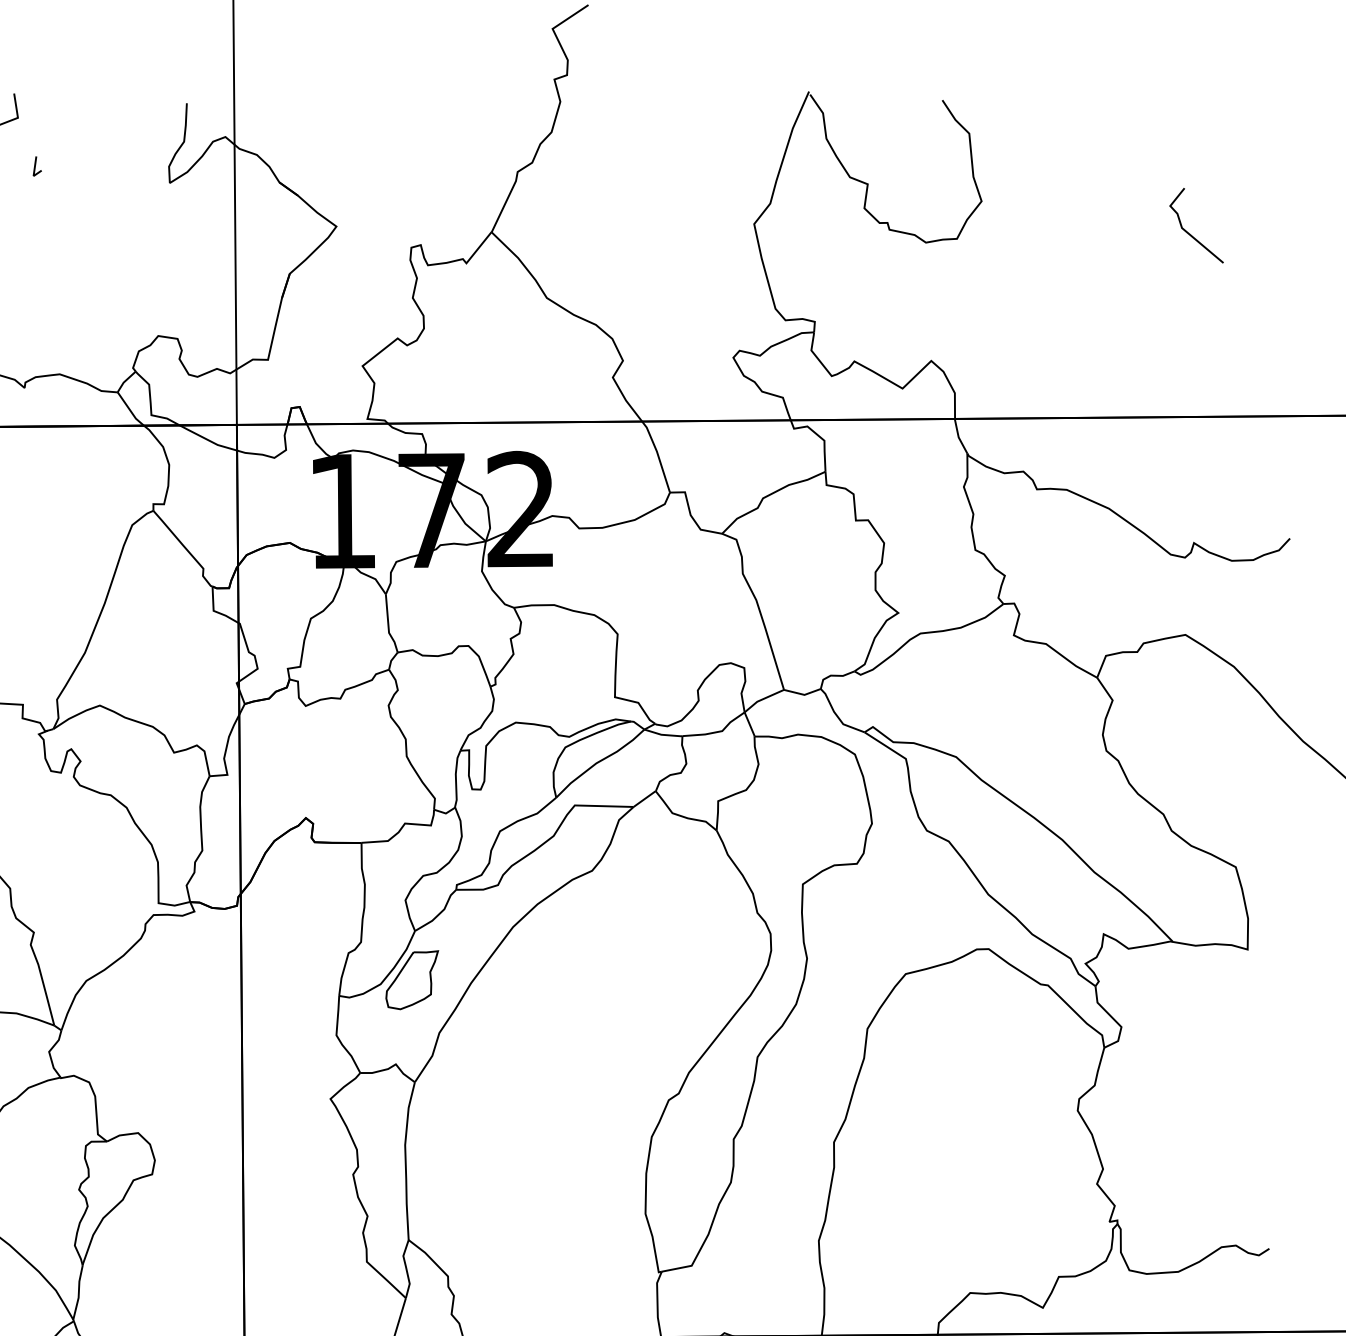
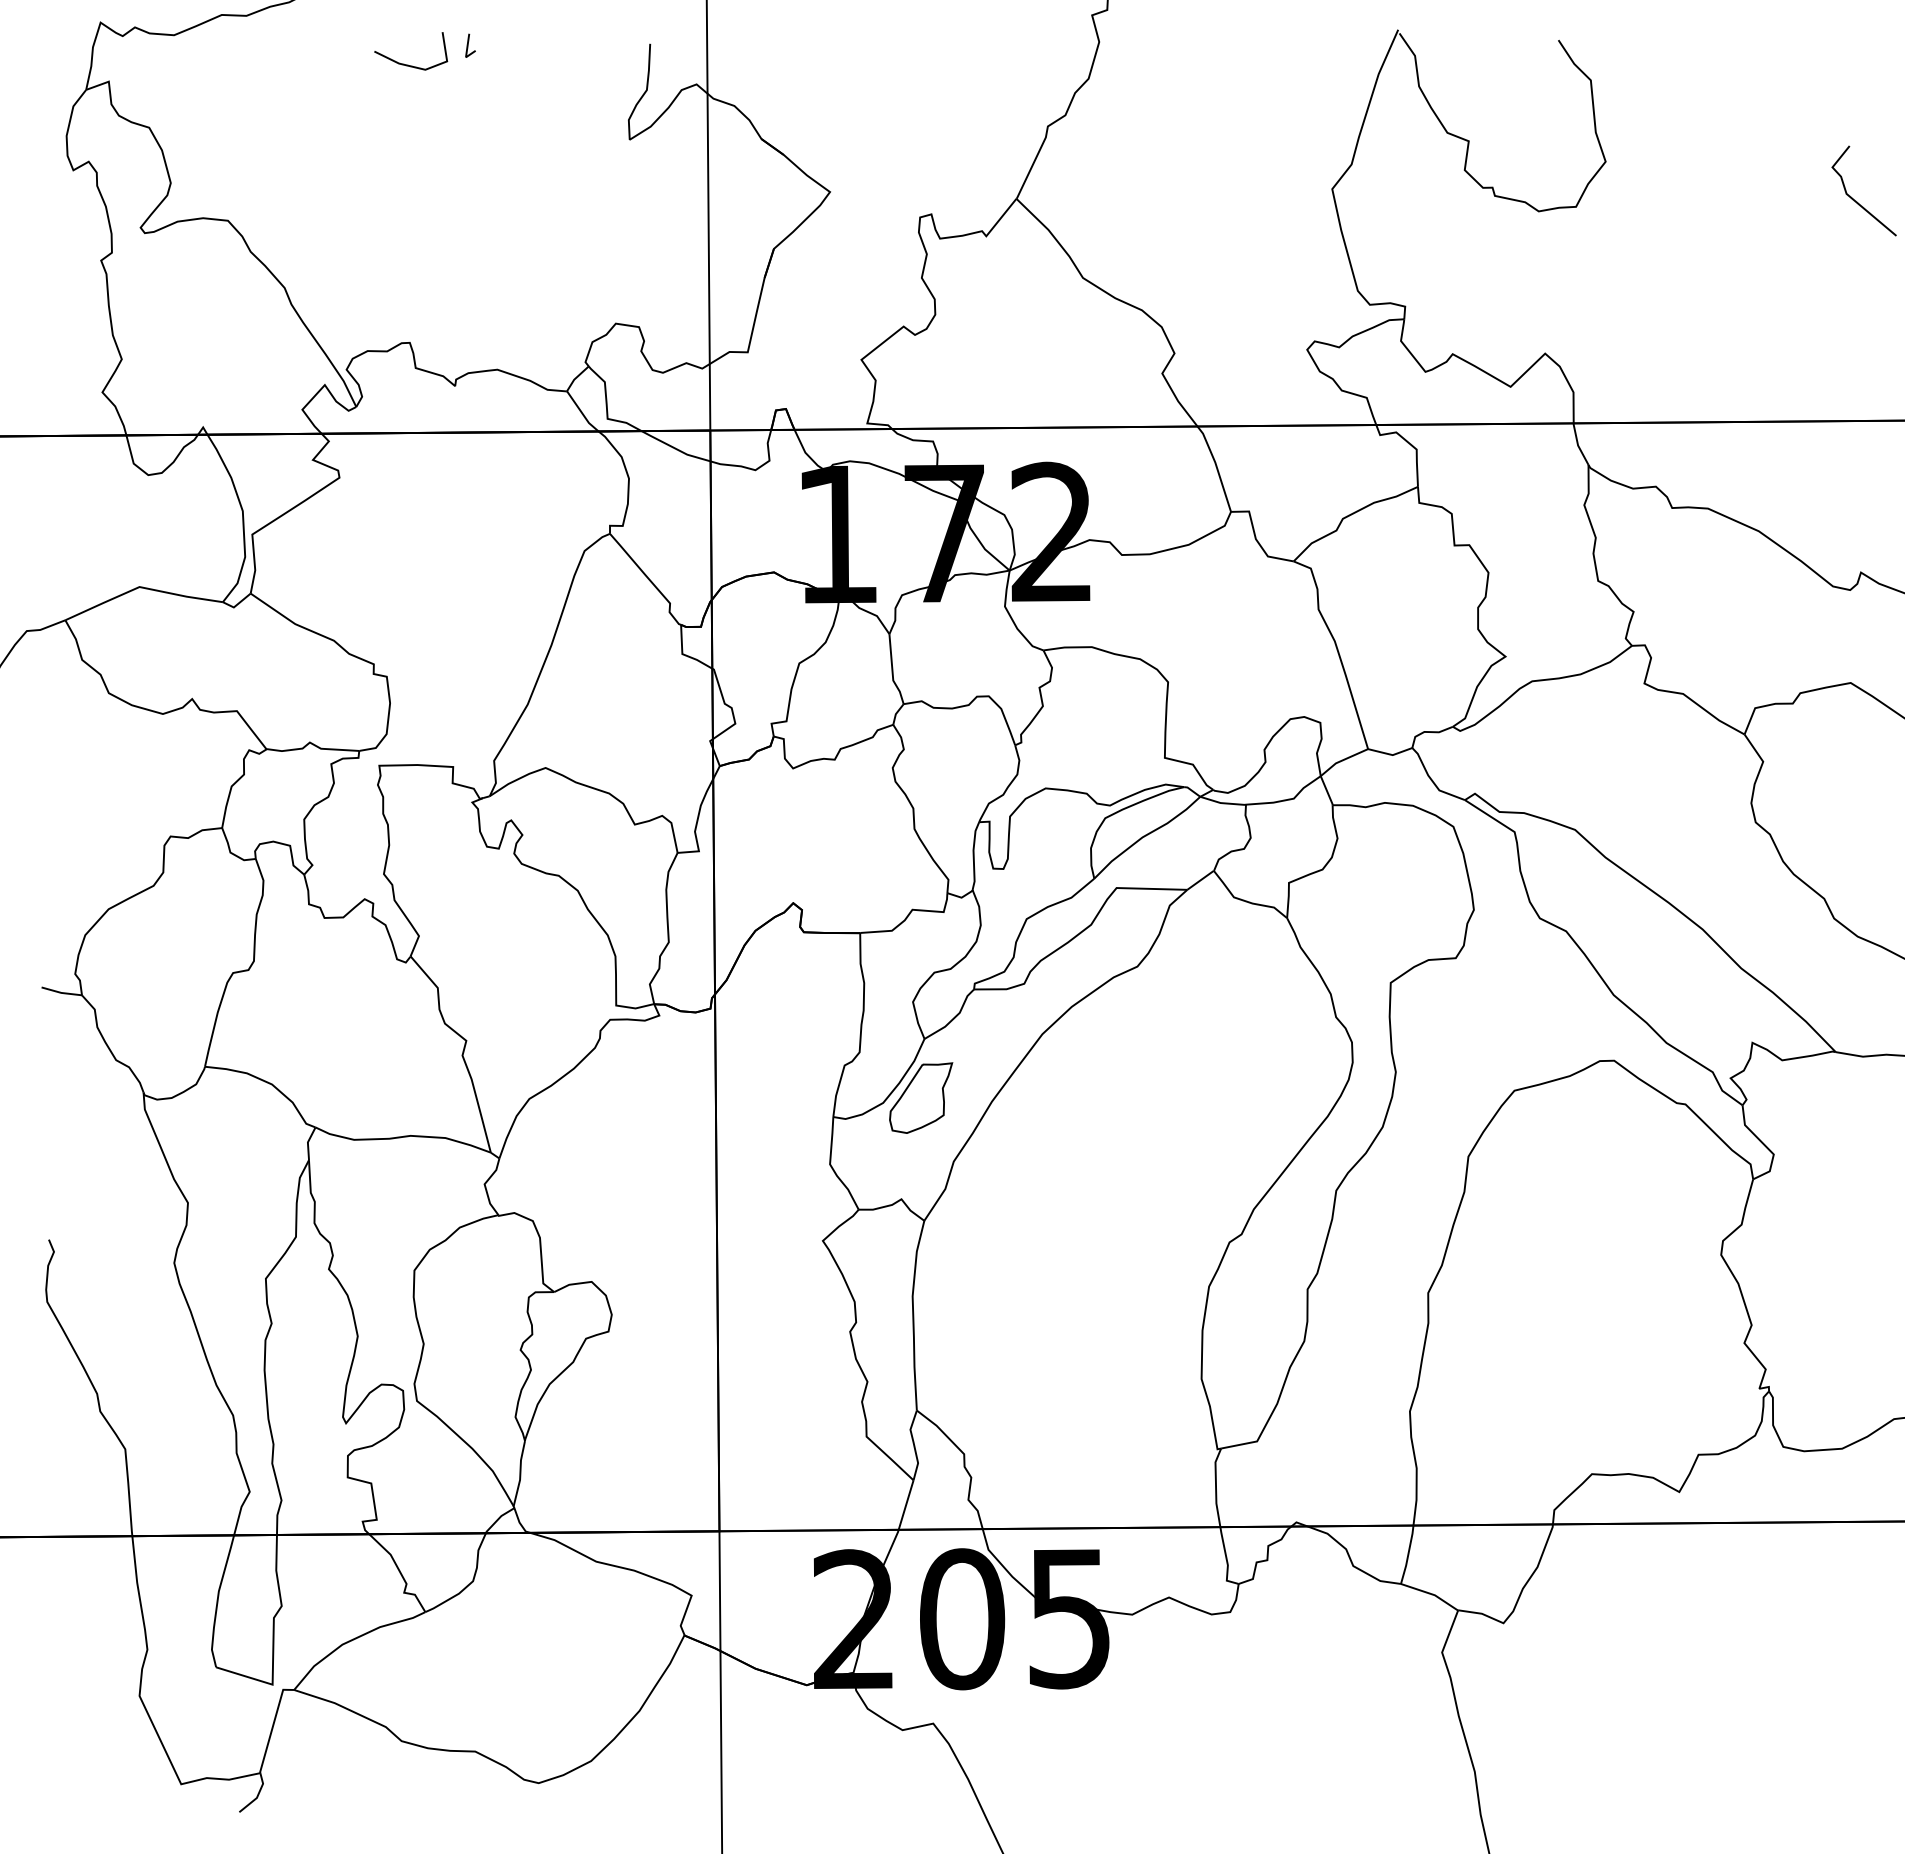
line: (35, 166) -> (468, 45), moved

